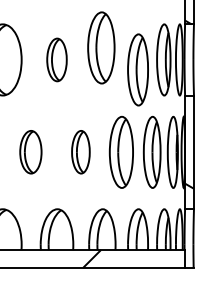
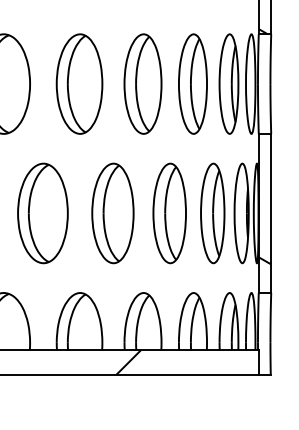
part: (101, 47) -> (143, 83), moved
part: (56, 59) -> (78, 83), size x1.67
part: (137, 69) -> (192, 83), moved
part: (30, 151) -> (42, 212), size x1.67
part: (80, 151) -> (112, 212), size x1.67

